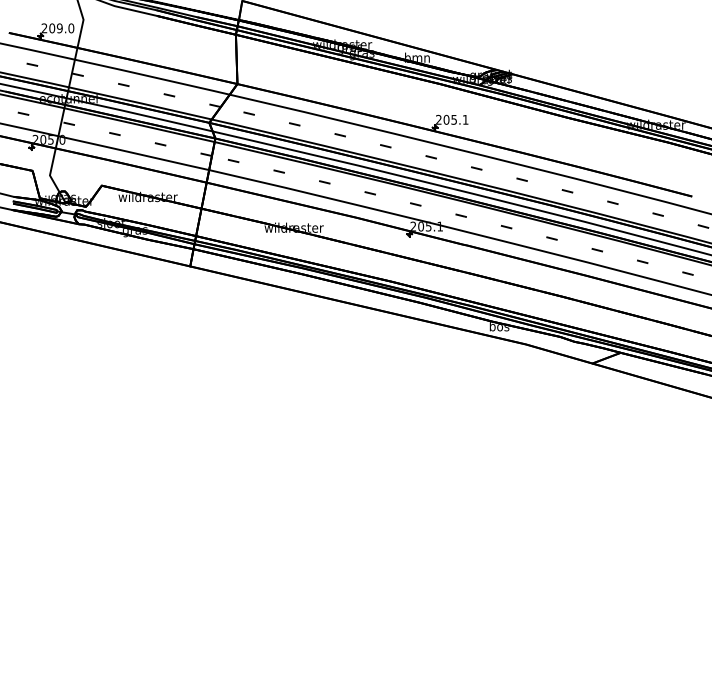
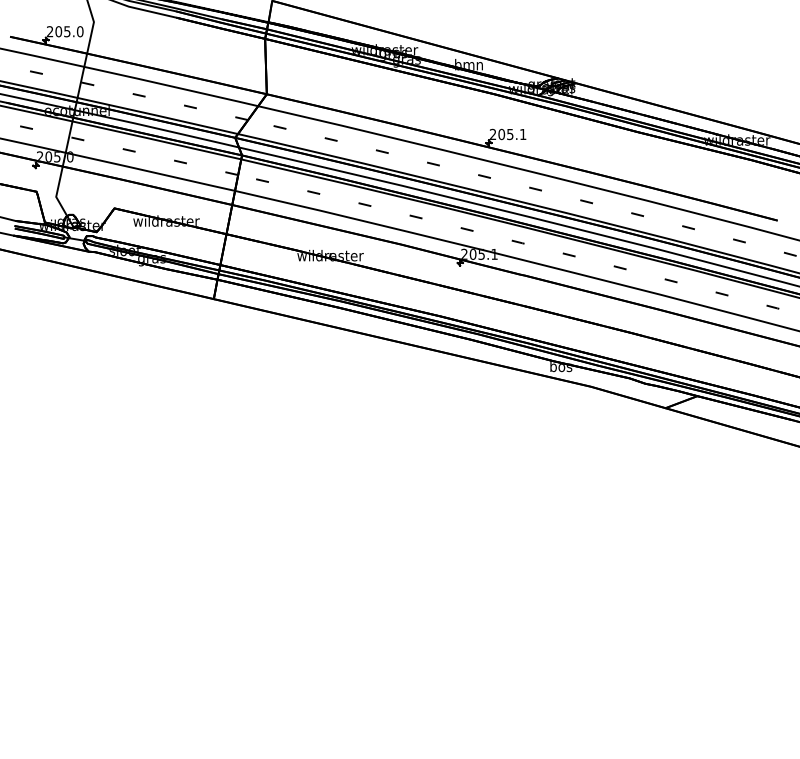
text: (59, 28) -> (66, 31), 209.0 -> 205.0

